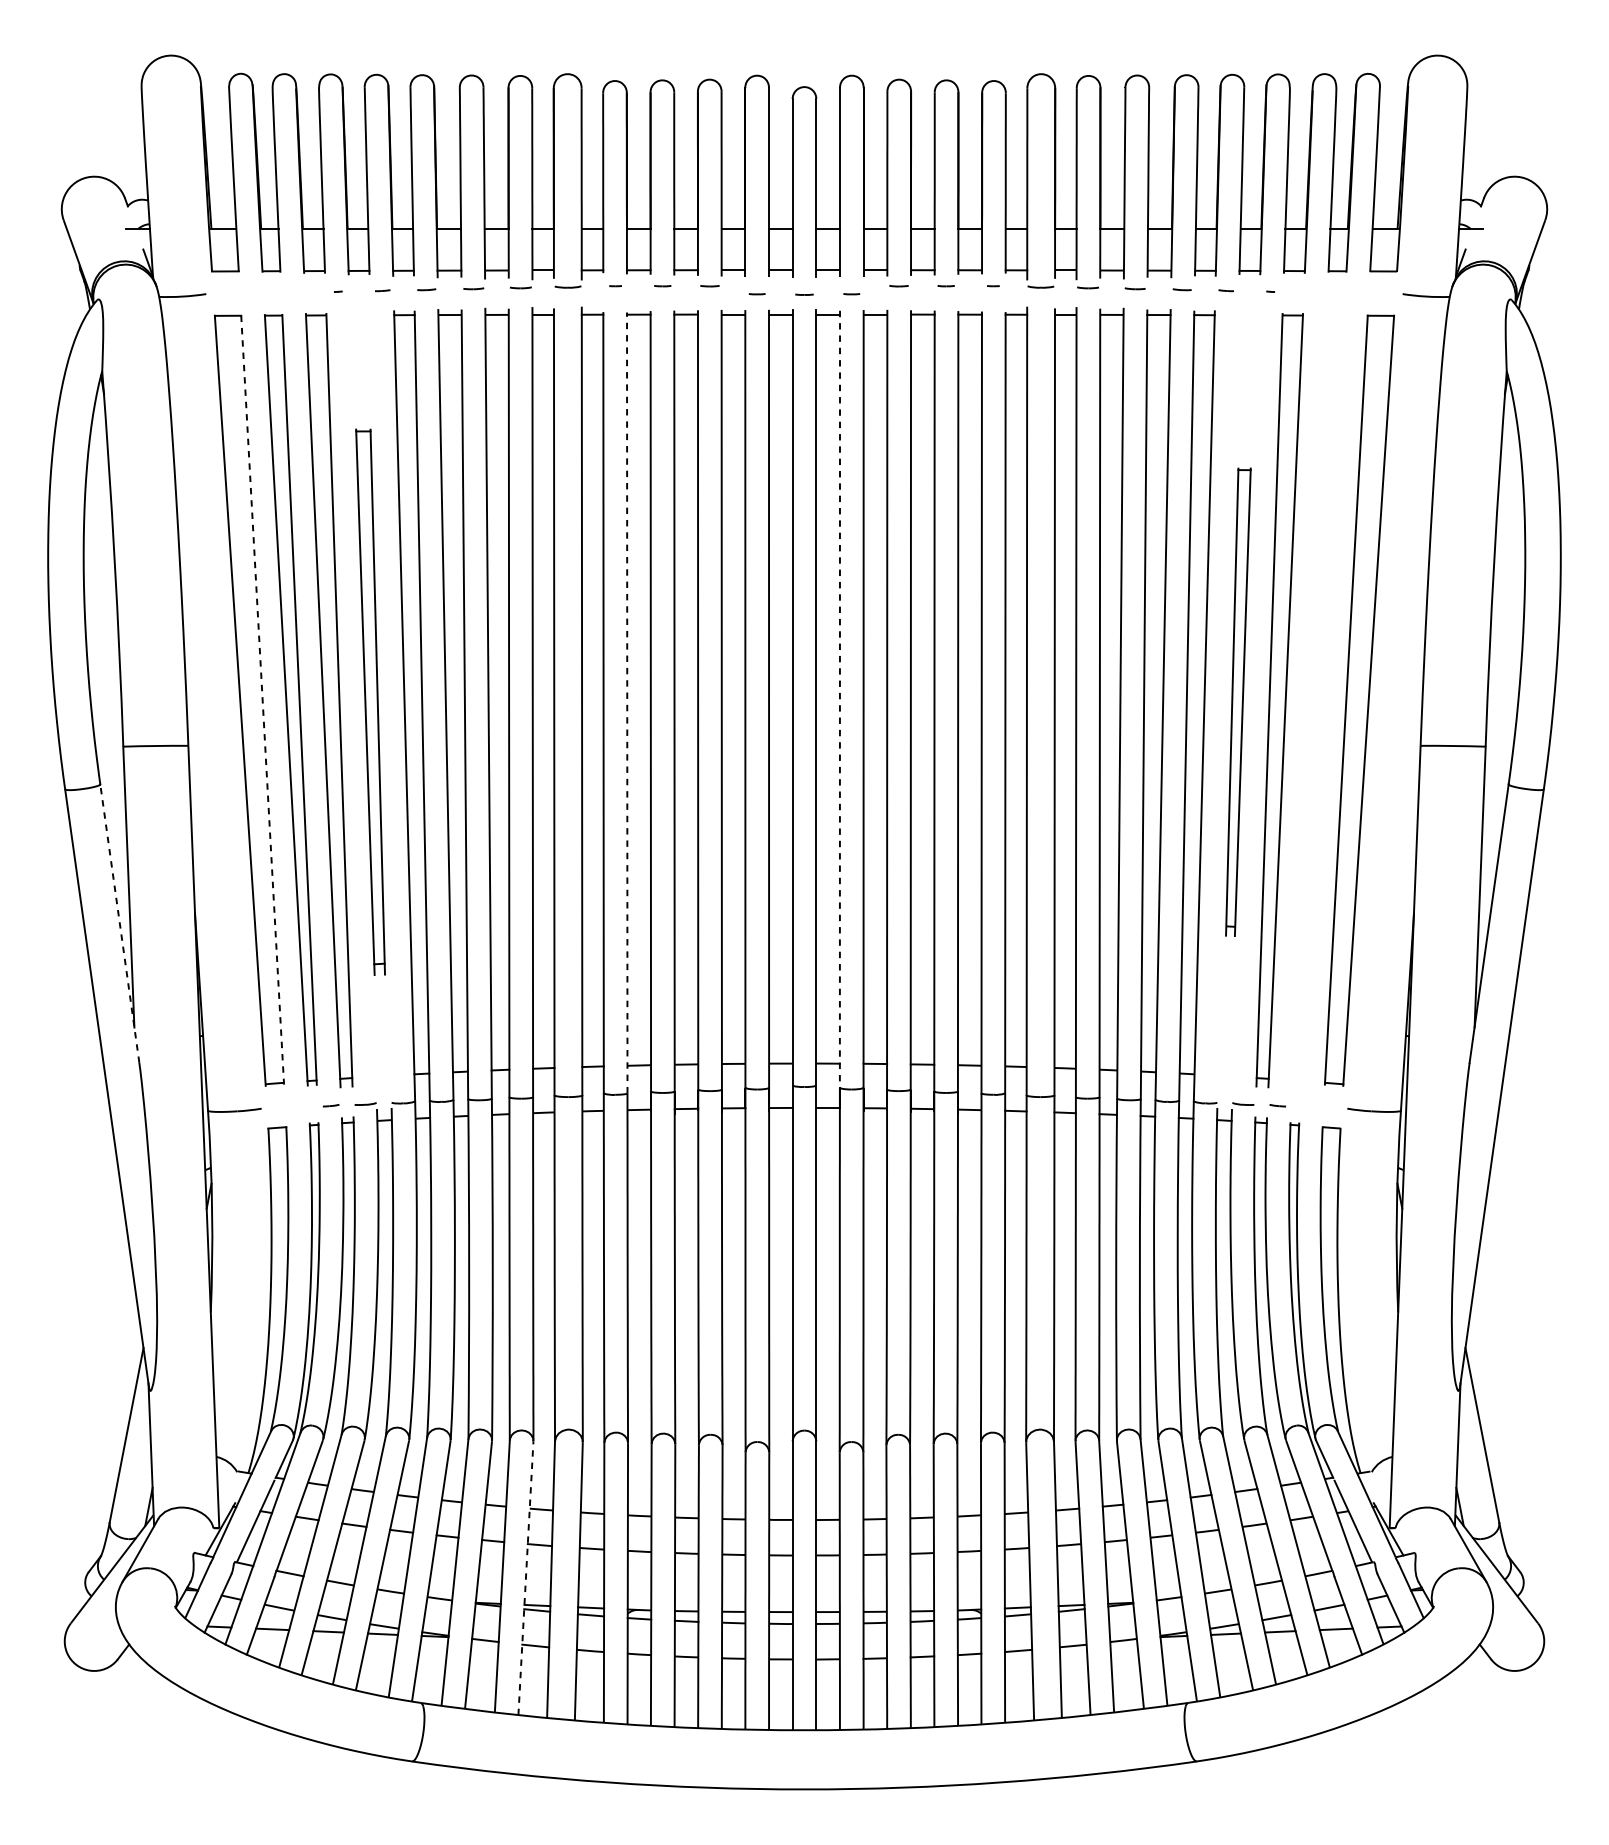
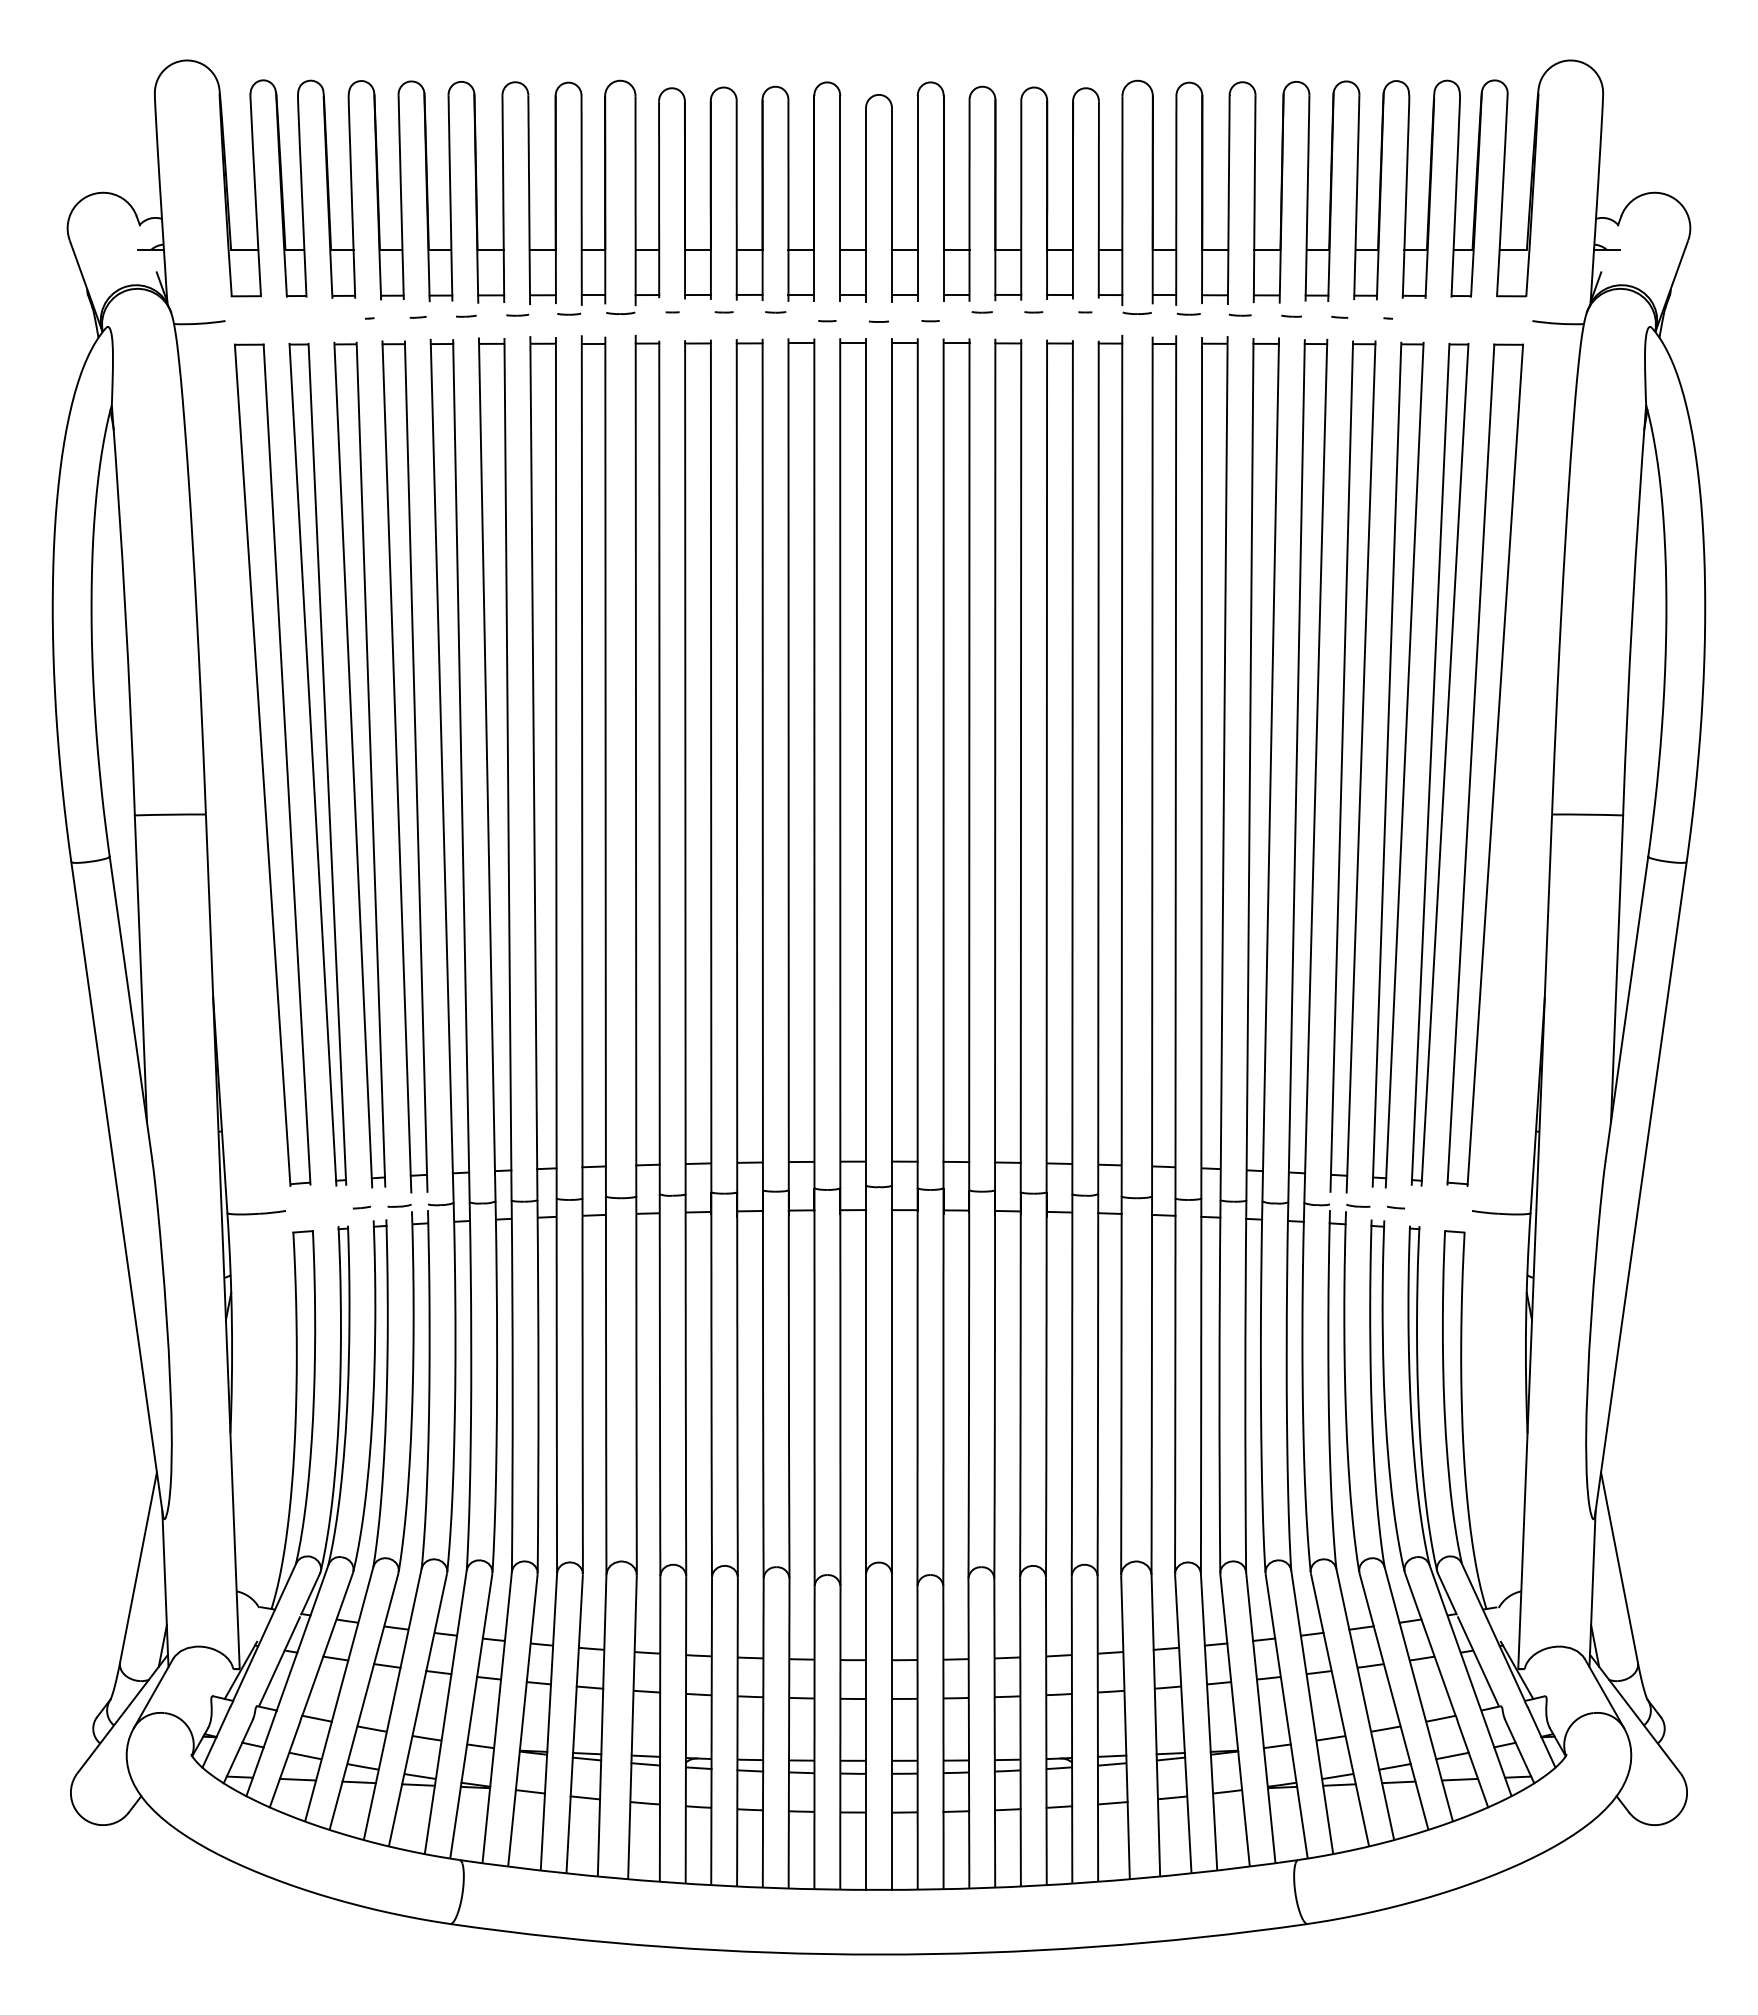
line: (263, 700) -> (287, 764), dashed -> solid
line: (839, 700) -> (917, 764), dashed -> solid
part: (1317, 700) -> (1439, 764), added
part: (370, 701) -> (404, 766), size x1.43
part: (1237, 701) -> (1352, 766), size x1.67
line: (627, 702) -> (685, 767), dashed -> solid
line: (120, 923) -> (131, 1008), dashed -> solid
line: (525, 1578) -> (574, 1724), dashed -> solid

